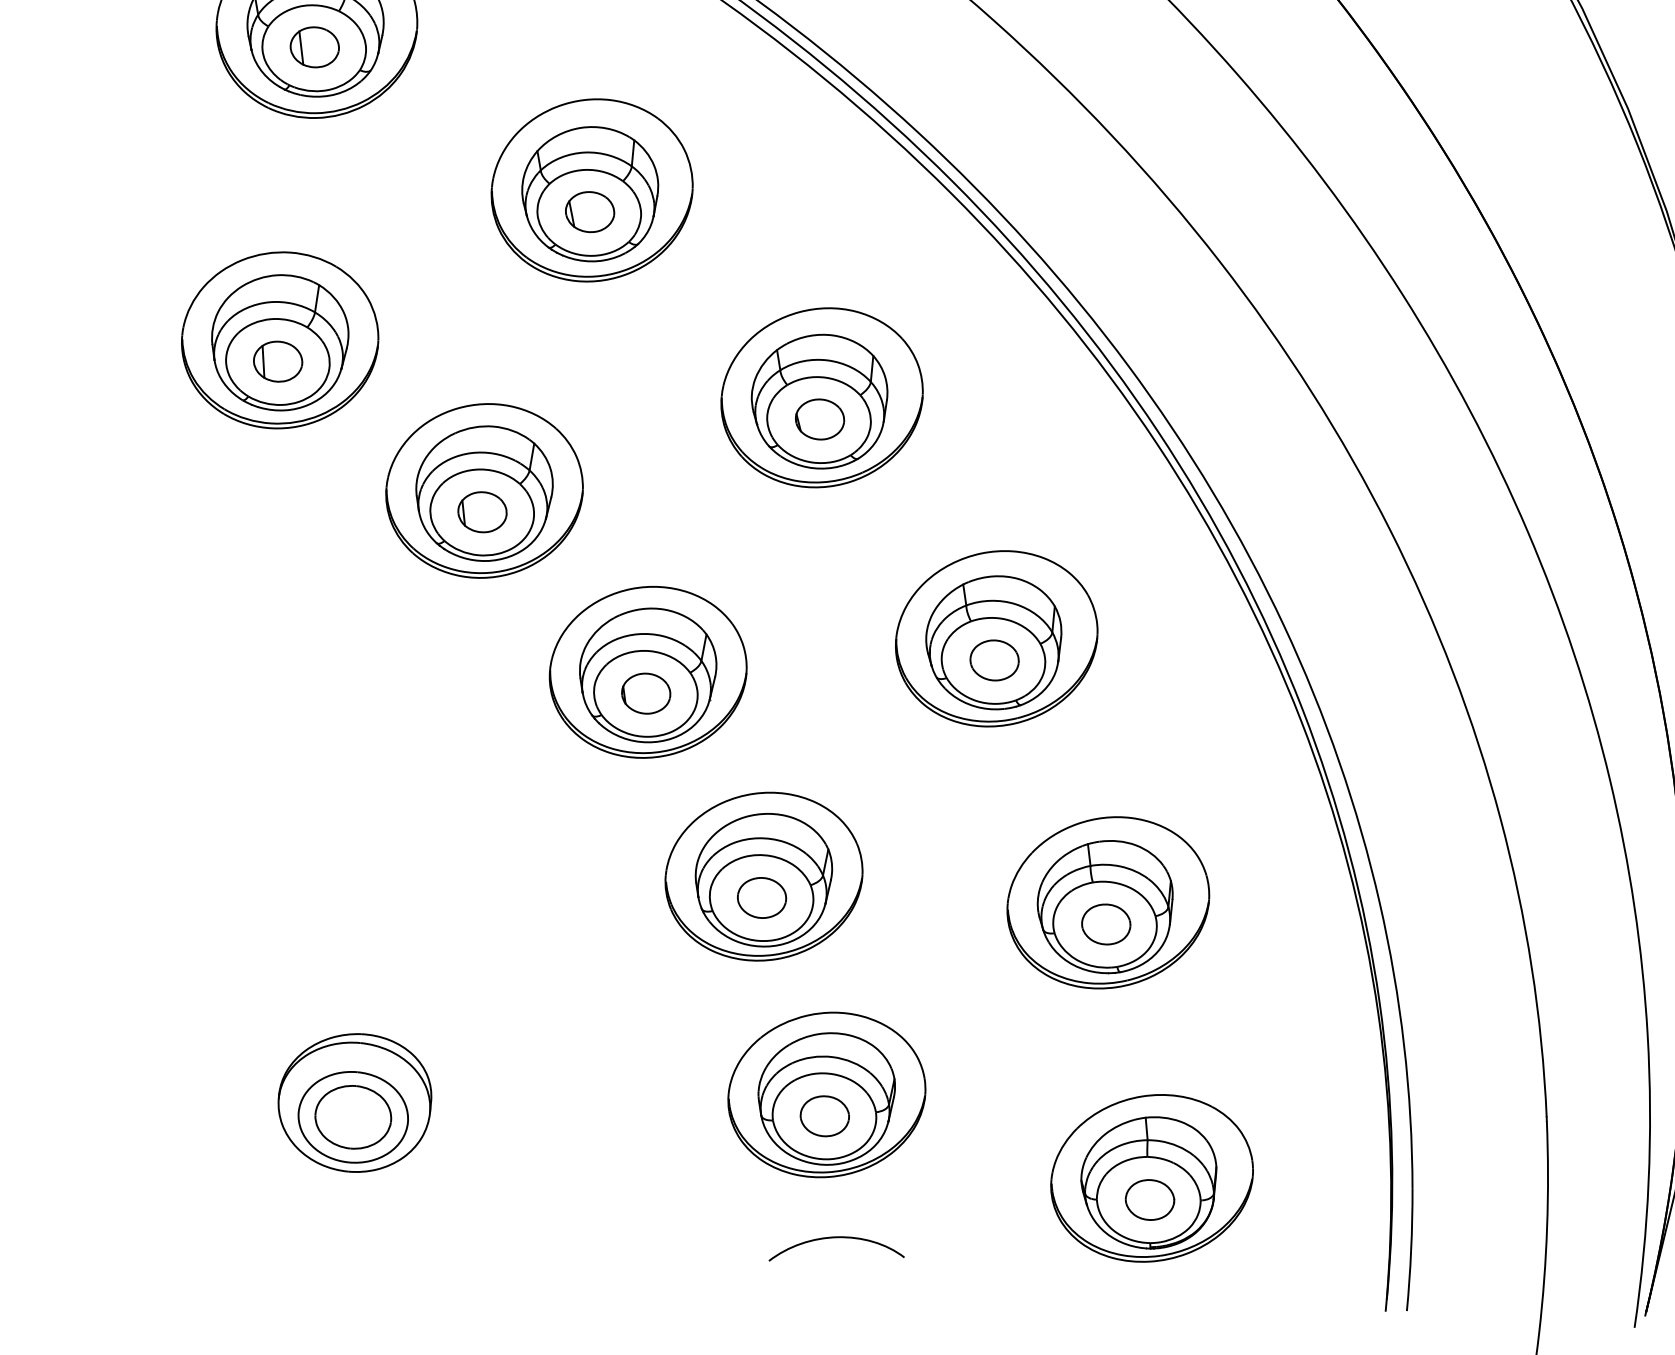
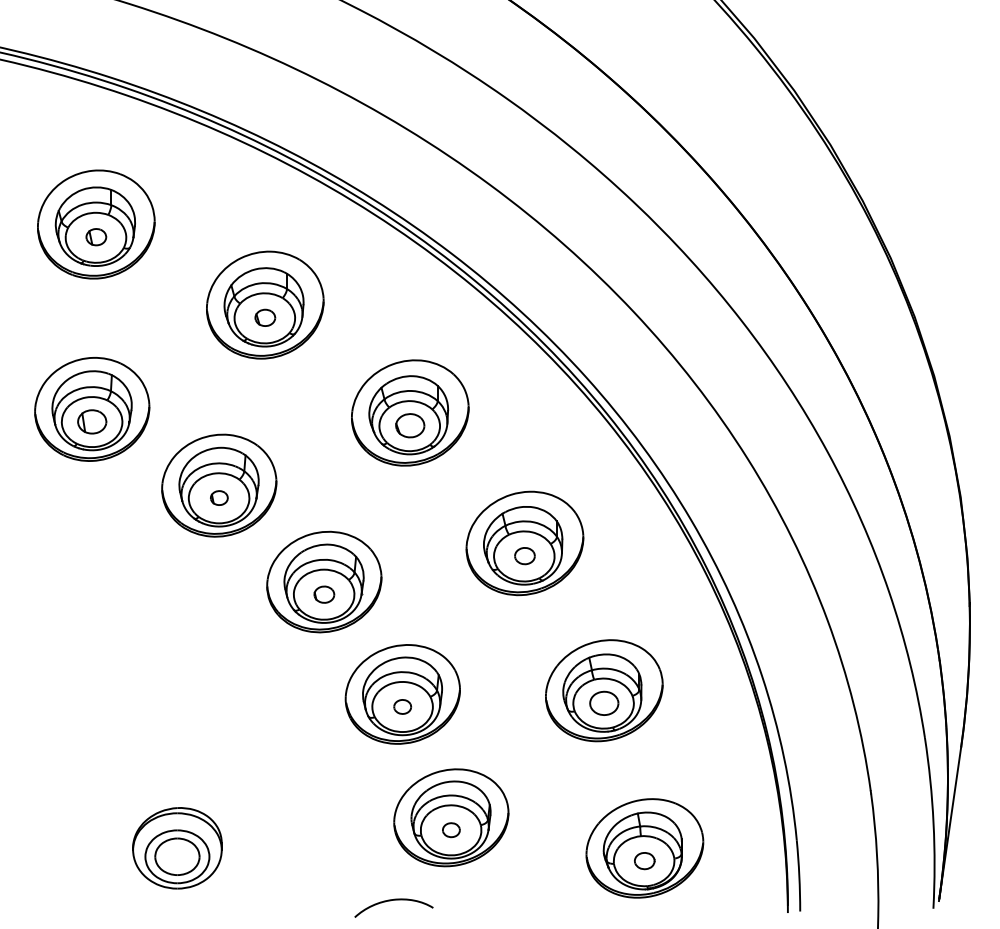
part: (315, 46) -> (96, 236), size x0.7
part: (590, 211) -> (265, 317), size x0.7
part: (483, 511) -> (219, 497), size x0.6
part: (993, 659) -> (524, 555), size x0.7
part: (646, 693) -> (324, 594), size x0.7
part: (761, 897) -> (402, 706), size x0.6
part: (825, 1114) -> (451, 829), size x0.6
part: (1149, 1198) -> (644, 860), size x0.7
curve: (832, 1239) -> (390, 901), moved

